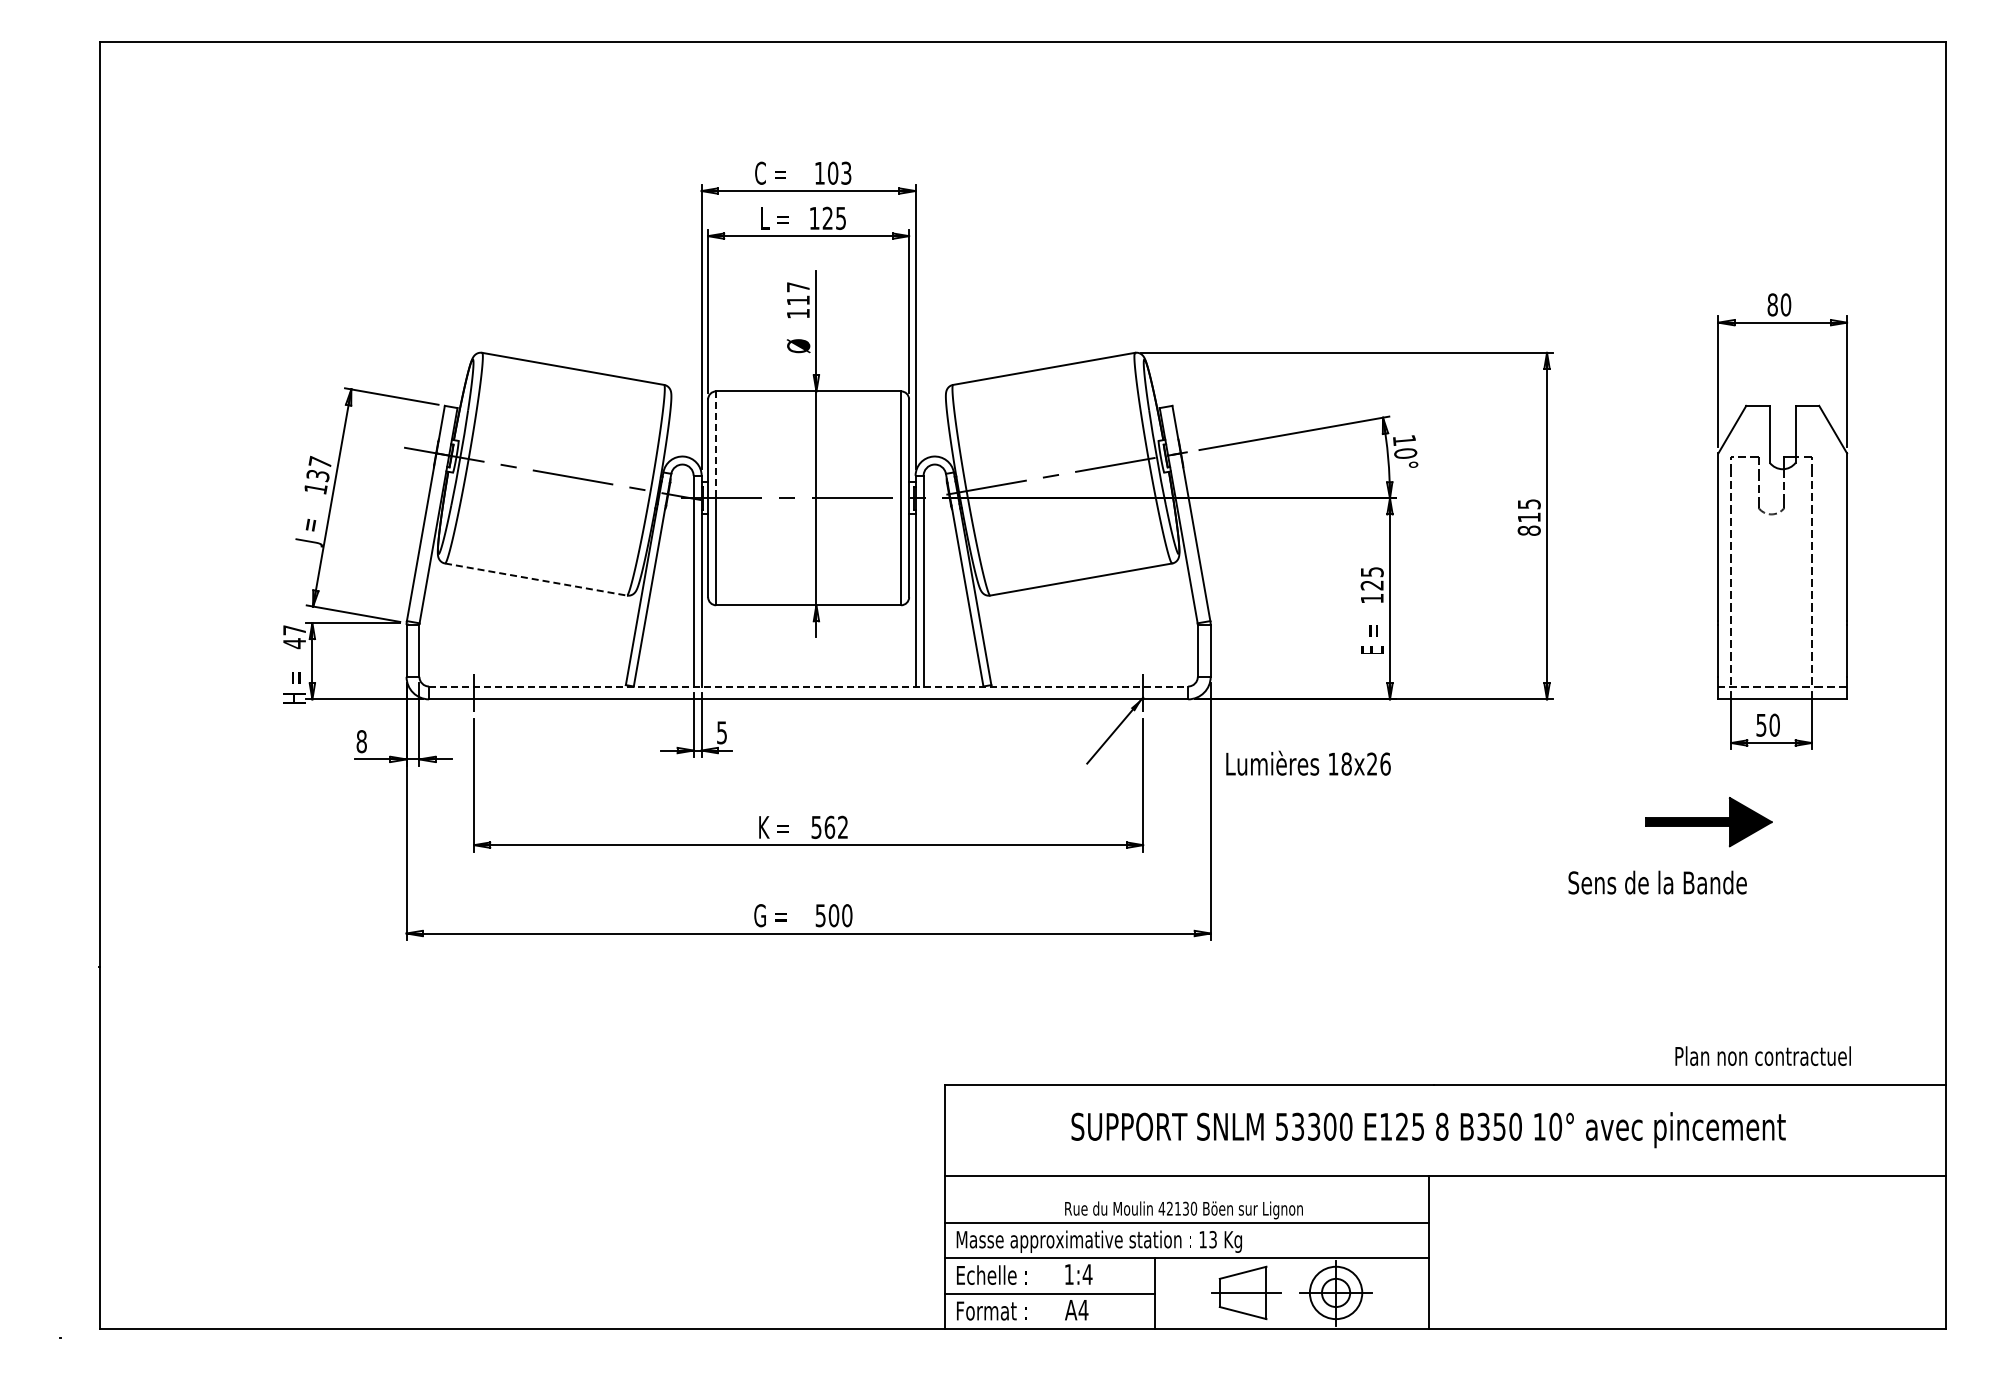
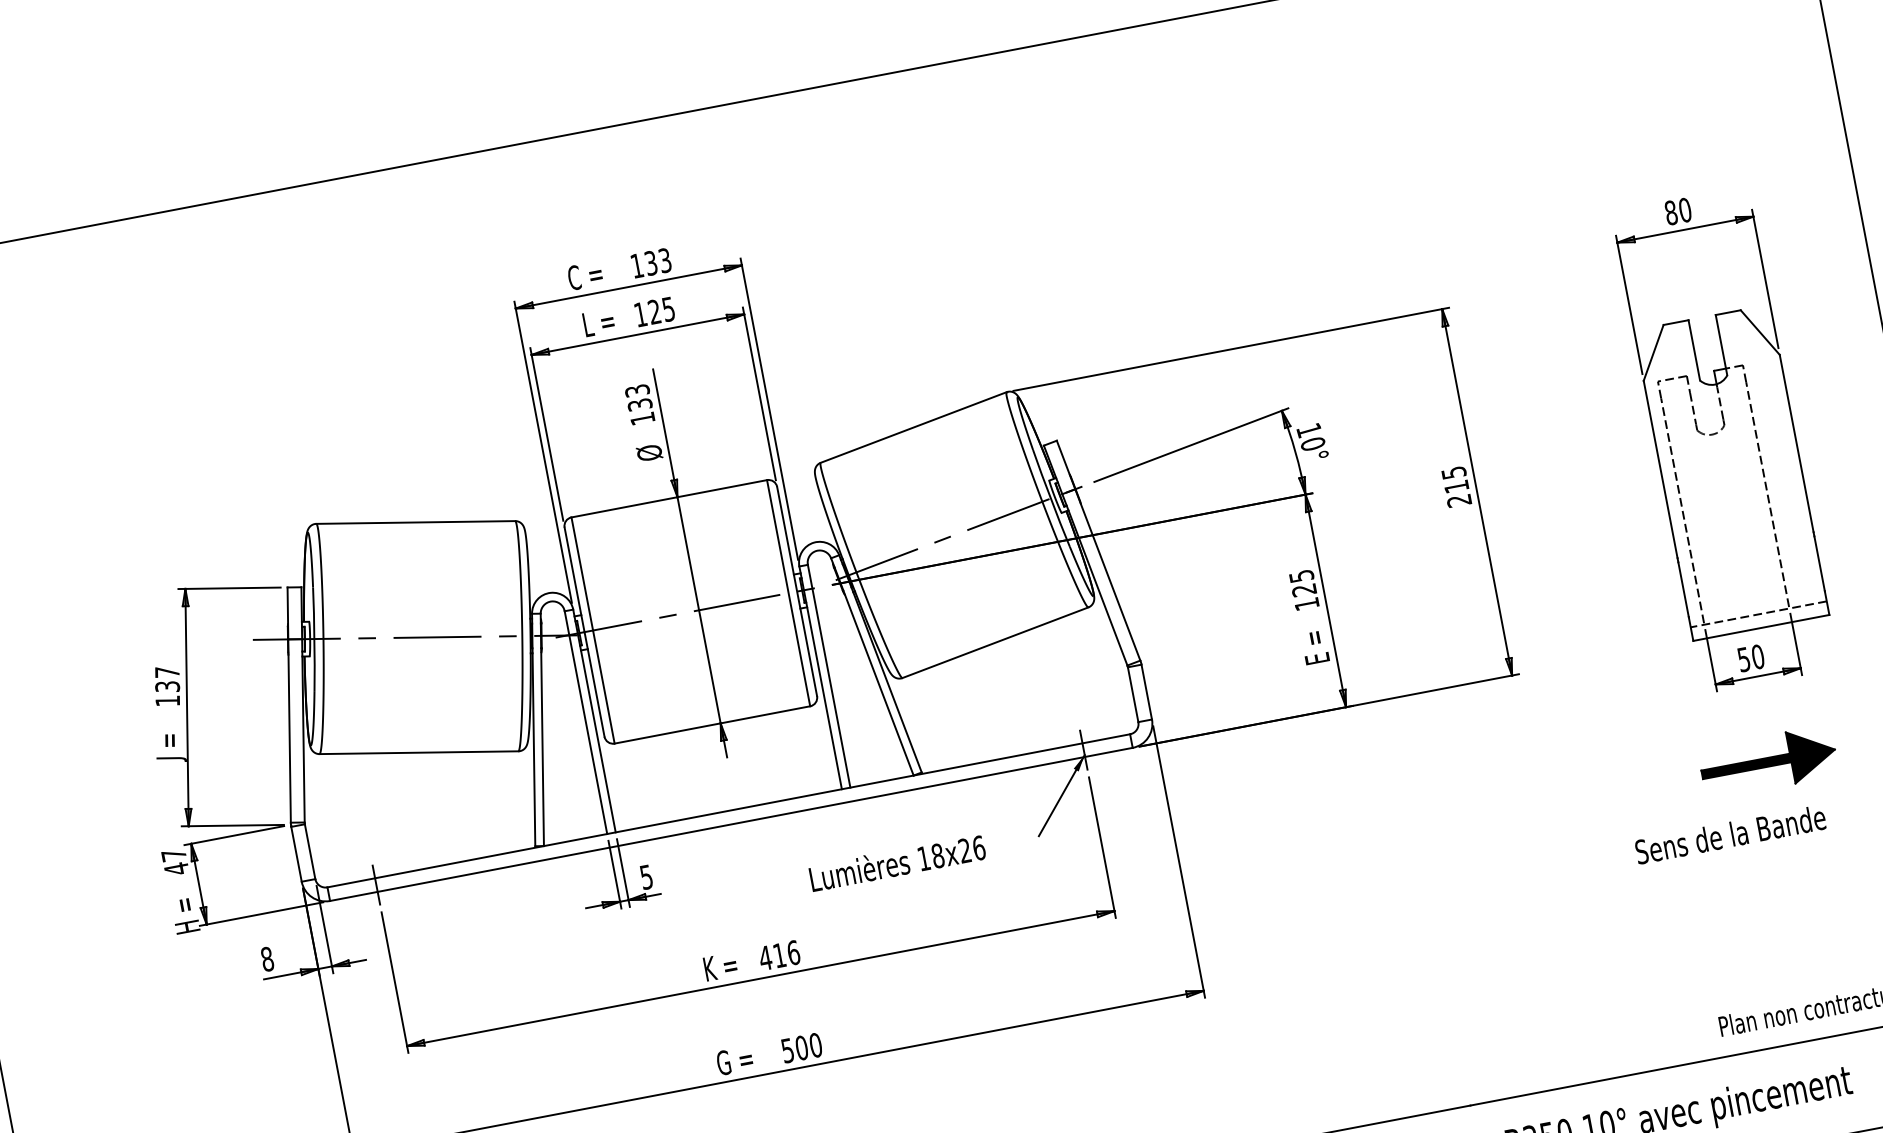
text: (833, 172) -> (651, 262), 103 -> 133
text: (797, 293) -> (637, 397), 117 -> 133
line: (716, 445) -> (582, 574), dashed -> solid
text: (1528, 530) -> (1458, 500), 815 -> 215
line: (536, 579) -> (419, 752), dashed -> solid
line: (808, 686) -> (728, 810), dashed -> solid
text: (1308, 762) -> (897, 861), moved
part: (1708, 822) -> (1768, 762), moved
text: (829, 827) -> (779, 955), 562 -> 416
text: (1657, 882) -> (1730, 834), moved

